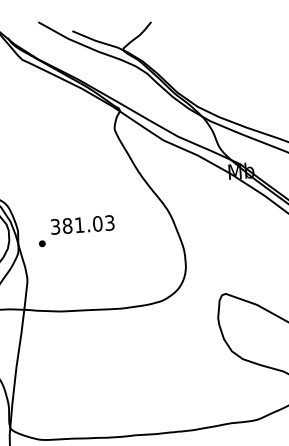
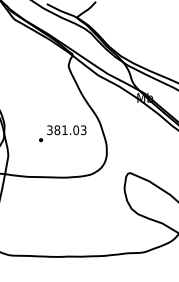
text: (76, 230) -> (62, 133), moved

